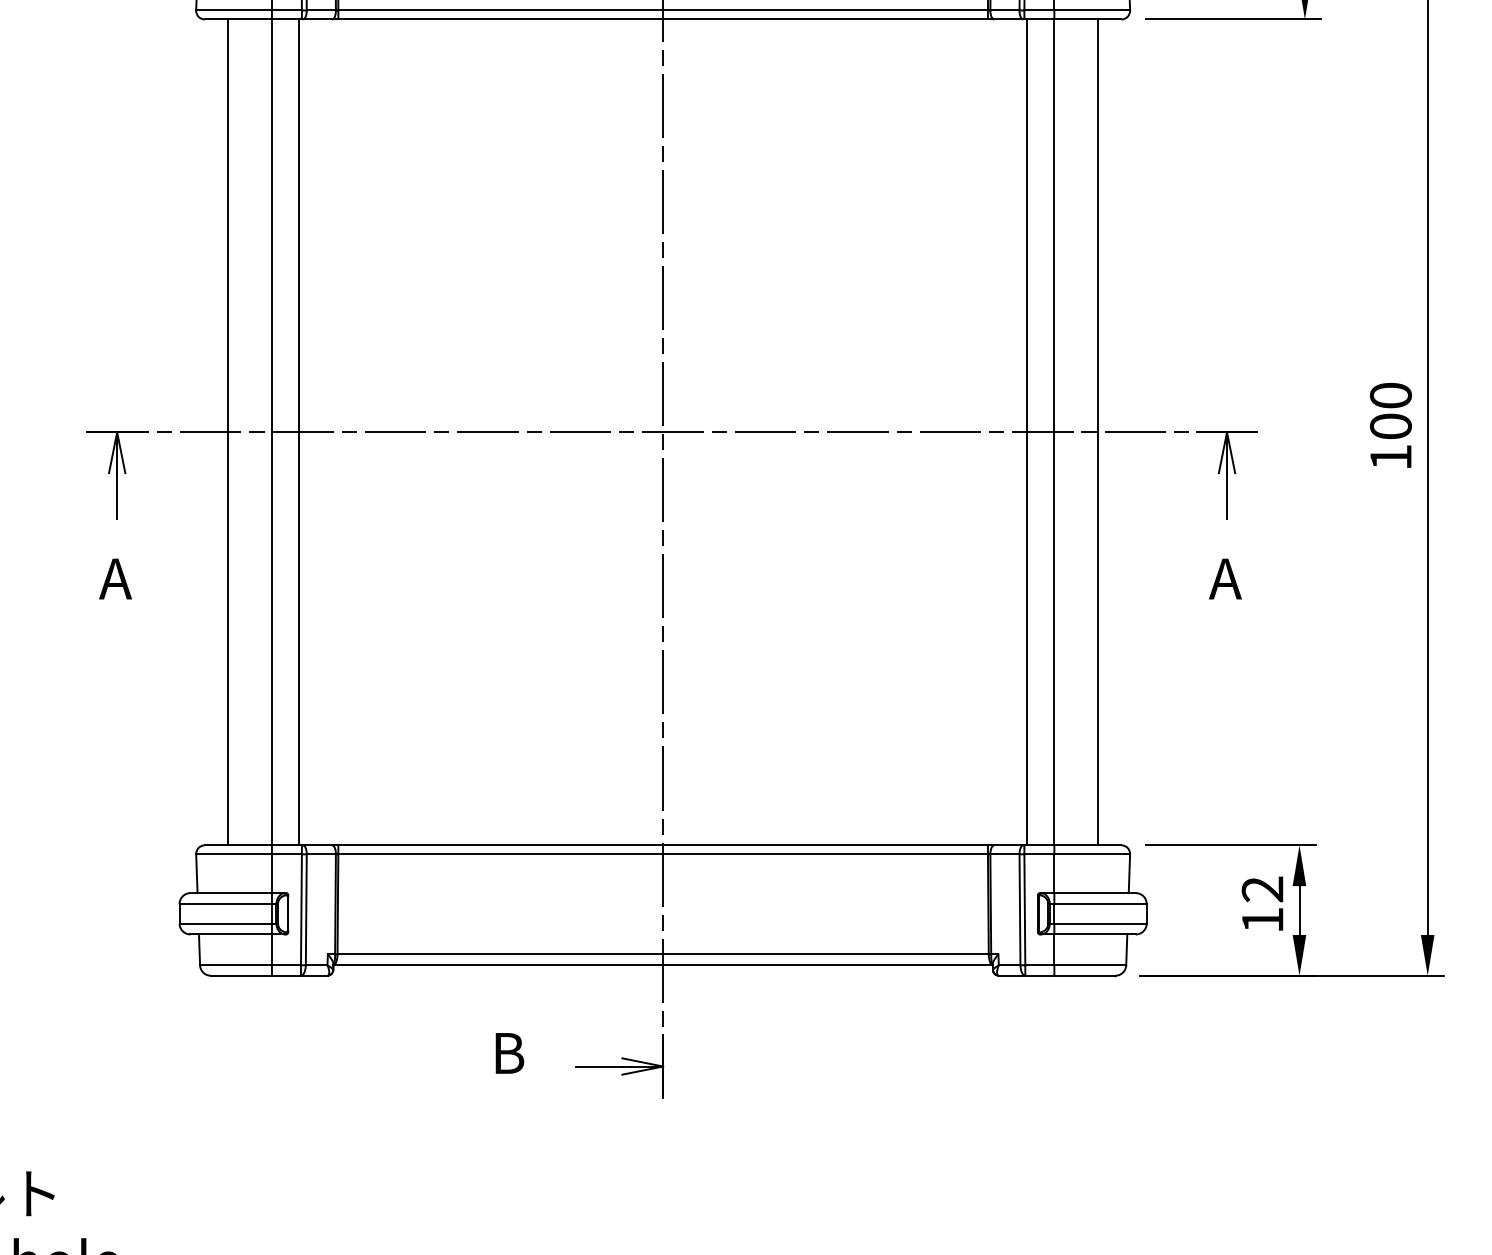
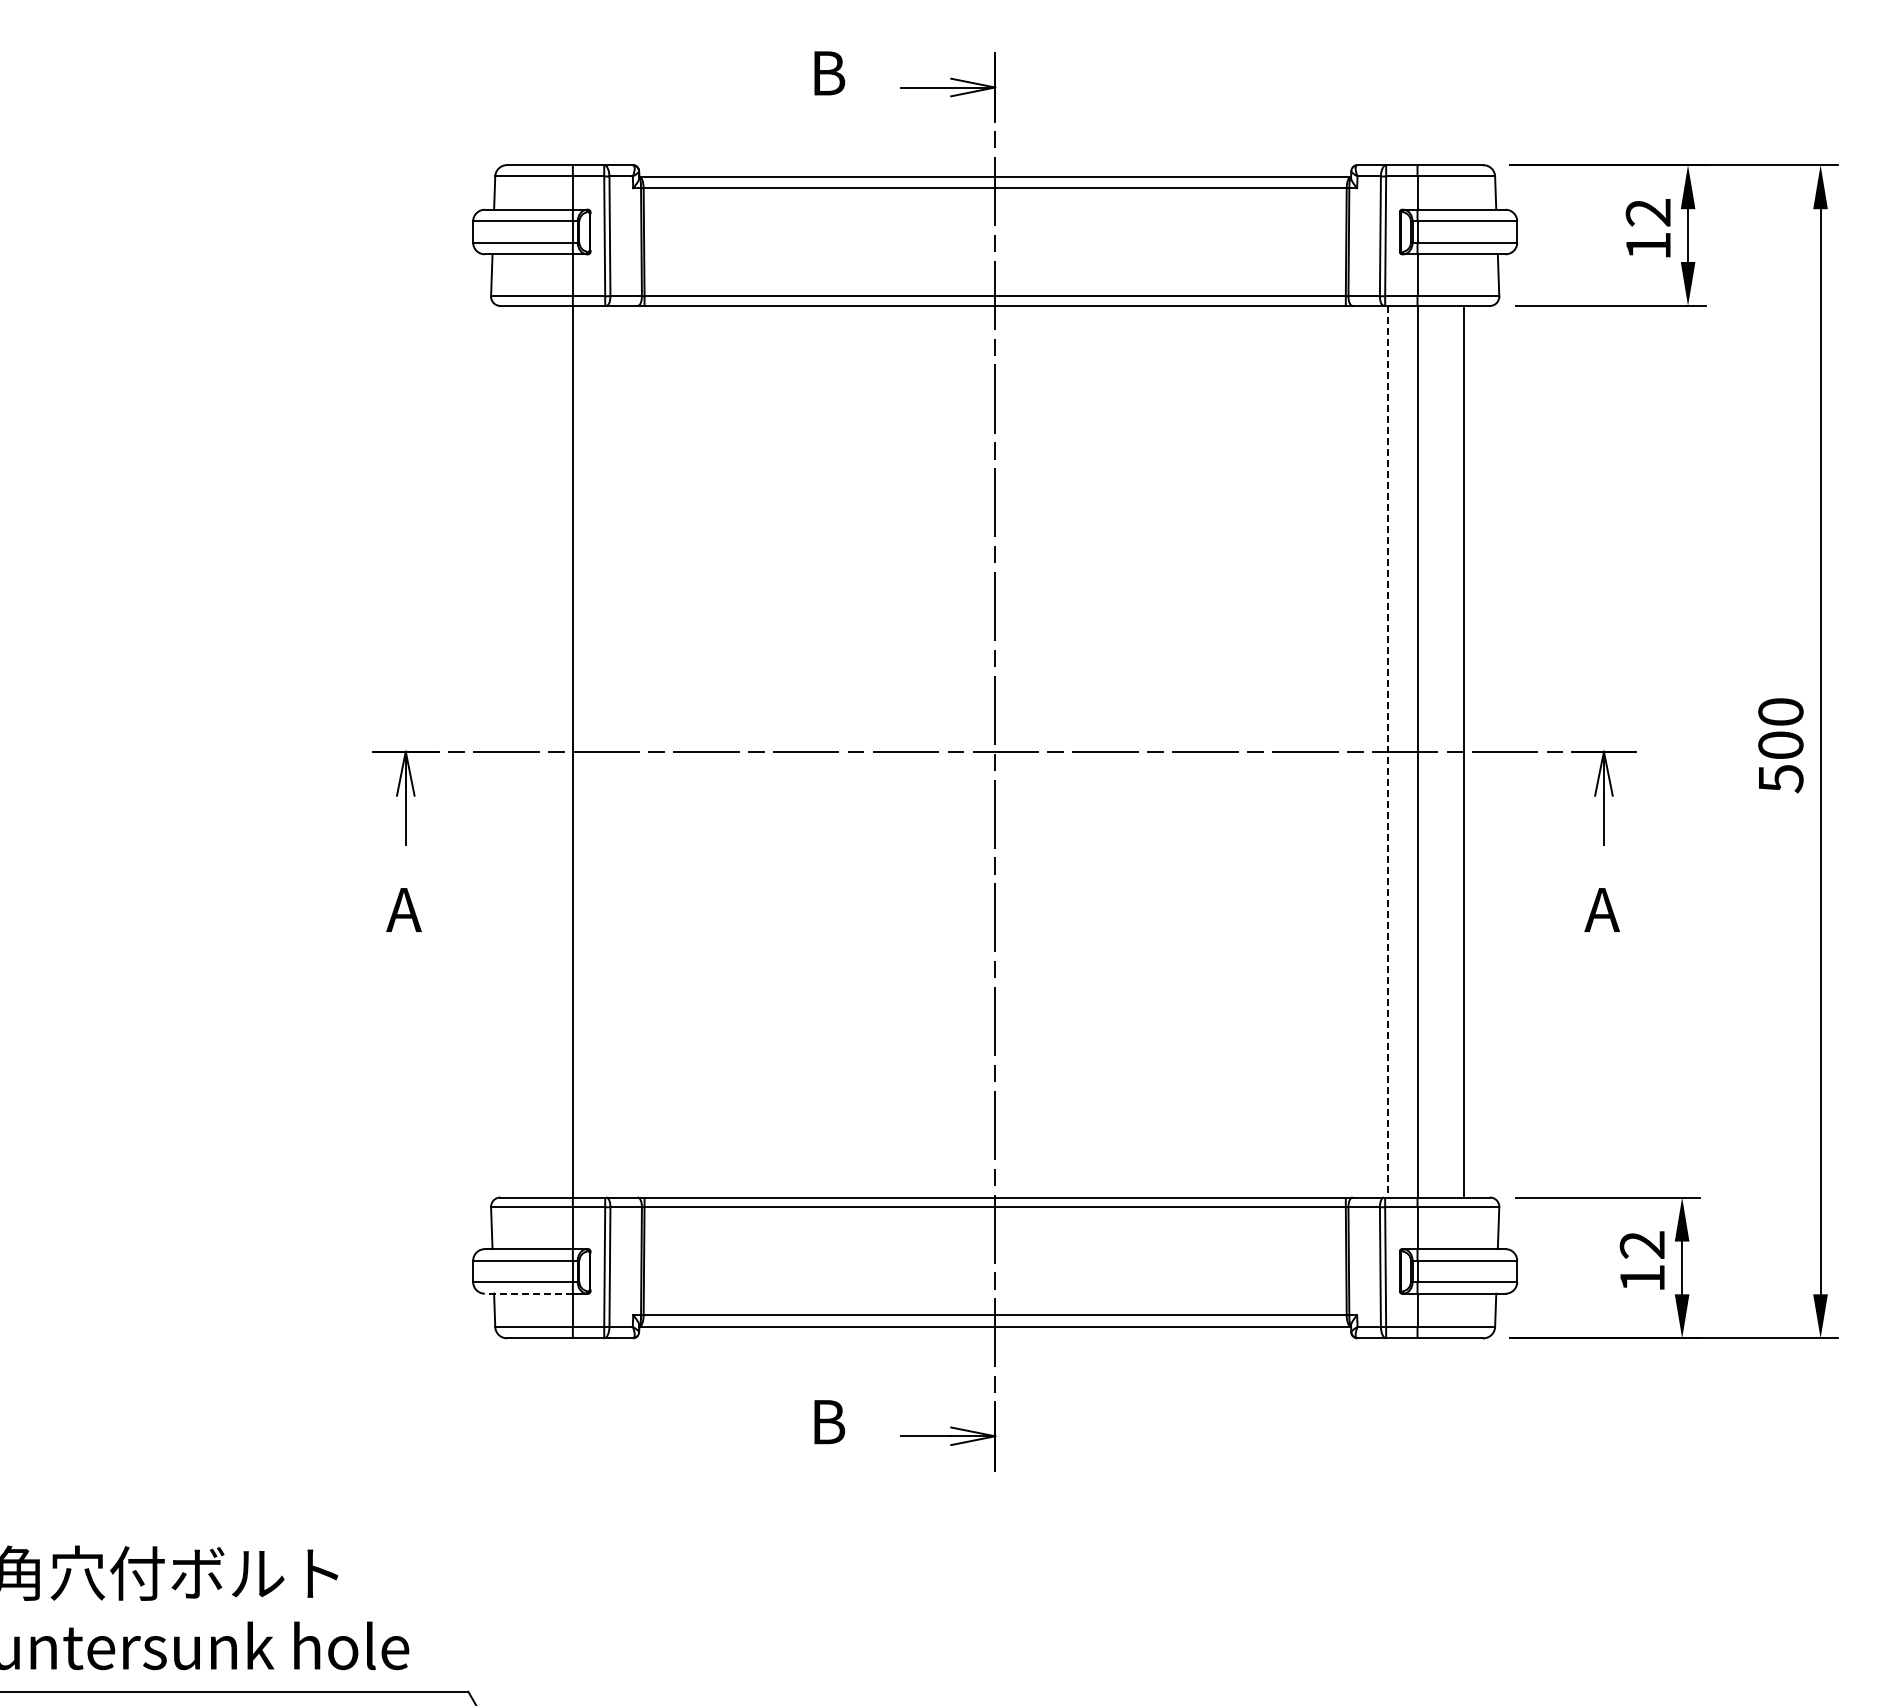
line: (228, 432) -> (525, 751), removed
line: (299, 432) -> (602, 751), removed
line: (1027, 432) -> (1388, 751), solid -> dashed
text: (1391, 458) -> (1781, 779), 100 -> 500
line: (230, 934) -> (528, 1293), solid -> dashed

